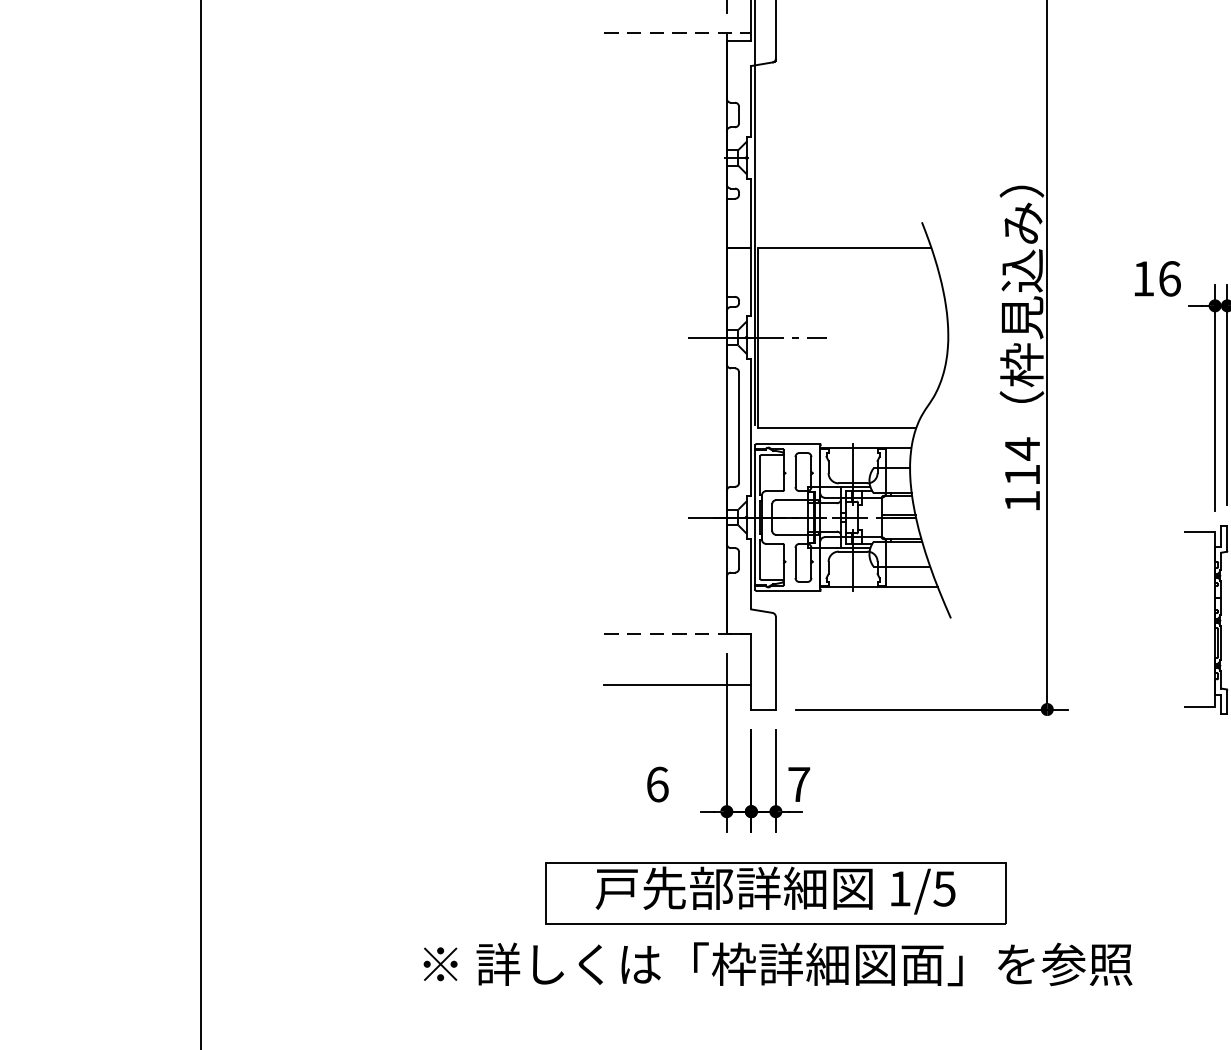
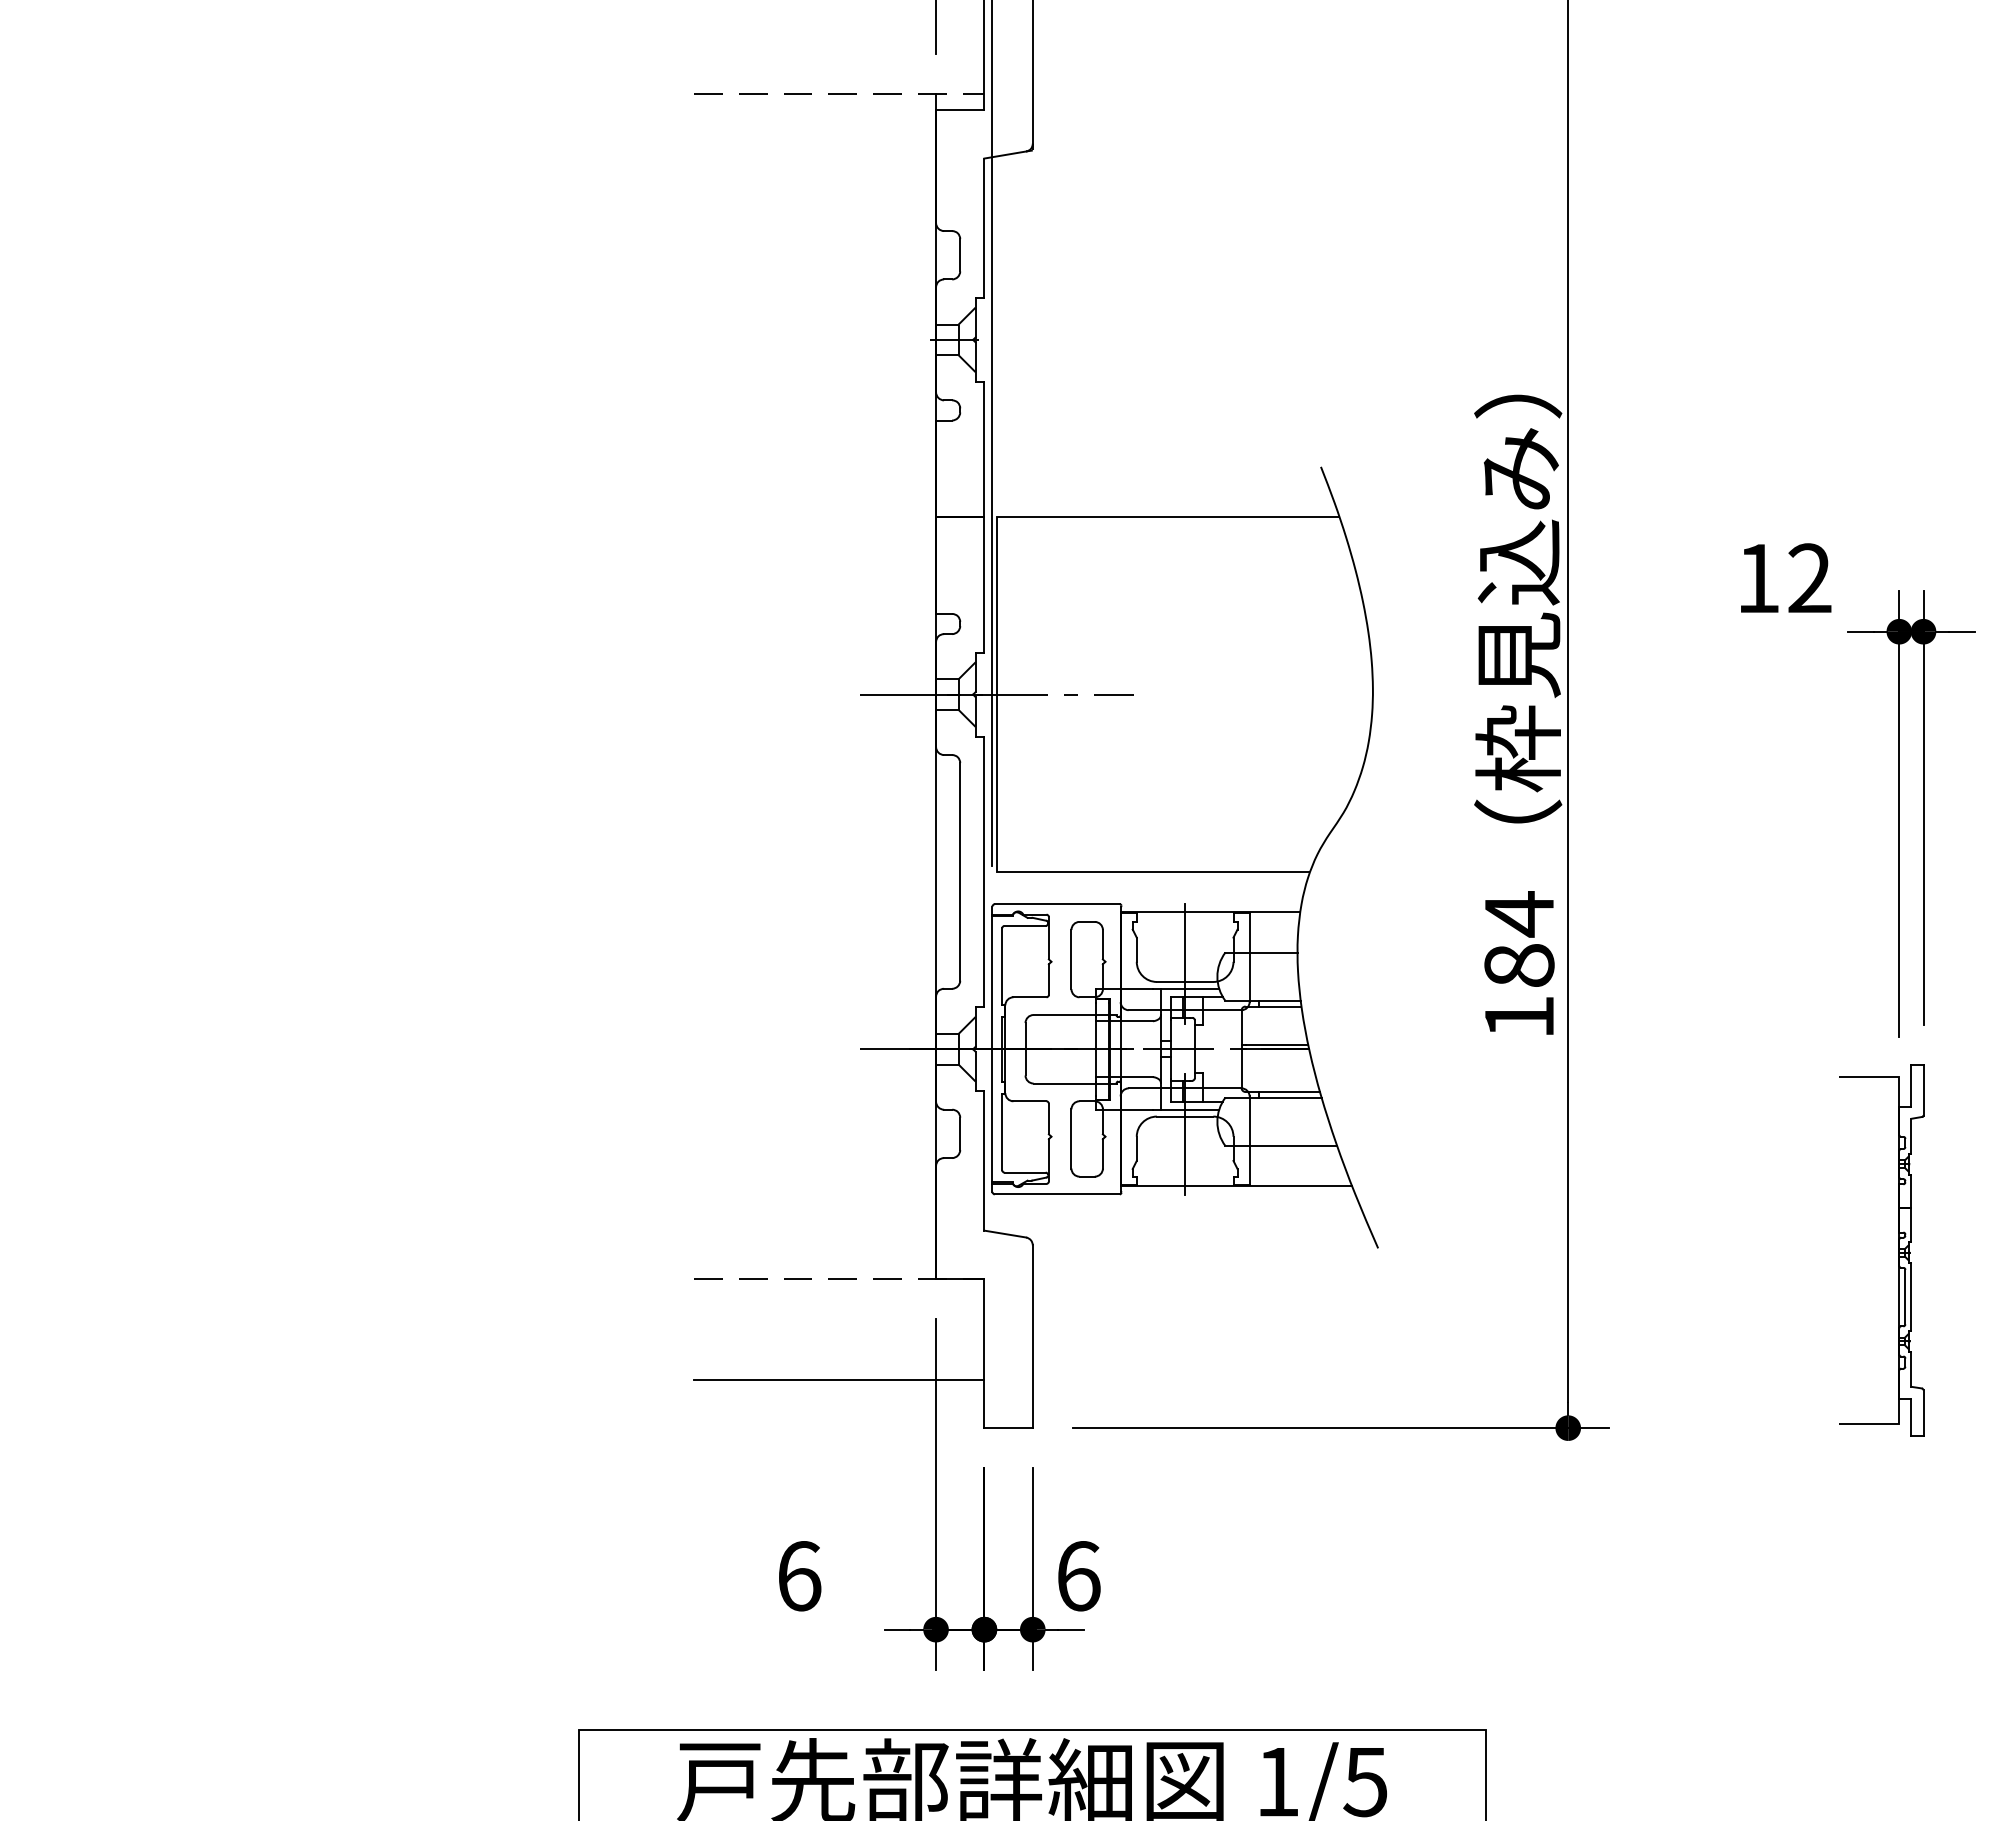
text: (1169, 278) -> (1809, 577), 16 -> 12
text: (1022, 474) -> (1519, 964), 114 -> 184
text: (799, 784) -> (1079, 1576), 7 -> 6

